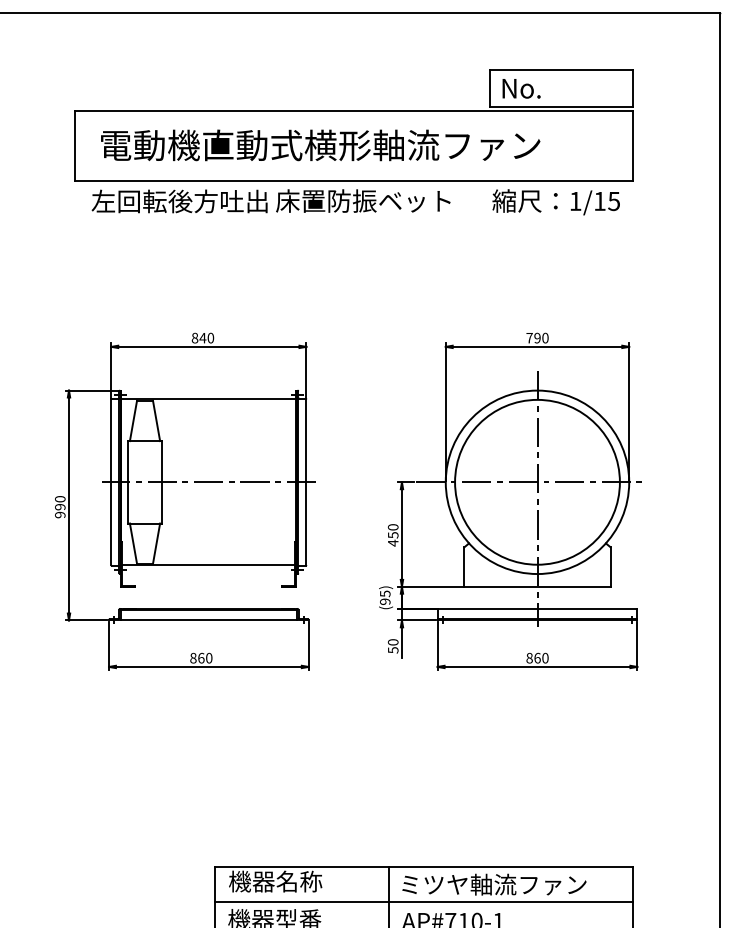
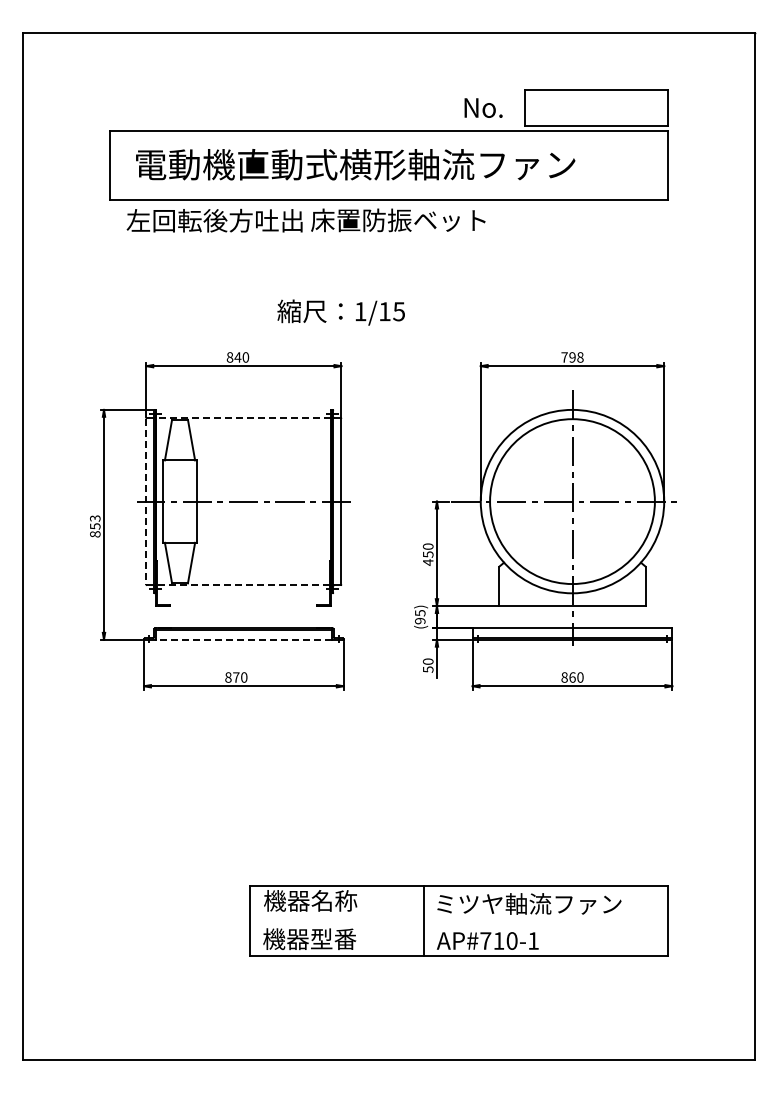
text: (521, 88) -> (483, 107), moved
text: (555, 202) -> (340, 312), moved
text: (545, 338) -> (580, 357), 790 -> 798
line: (208, 399) -> (243, 418), solid -> dashed
line: (111, 482) -> (146, 501), solid -> dashed
text: (60, 507) -> (95, 526), 990 -> 853
line: (208, 565) -> (243, 584), solid -> dashed
line: (208, 620) -> (243, 639), solid -> dashed
text: (201, 658) -> (236, 677), 860 -> 870
line: (423, 901) -> (458, 920), removed

